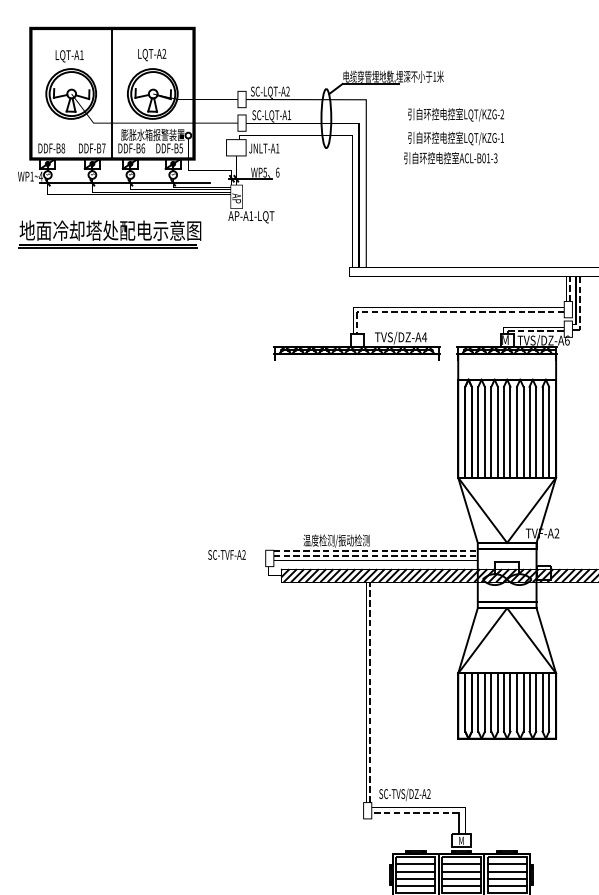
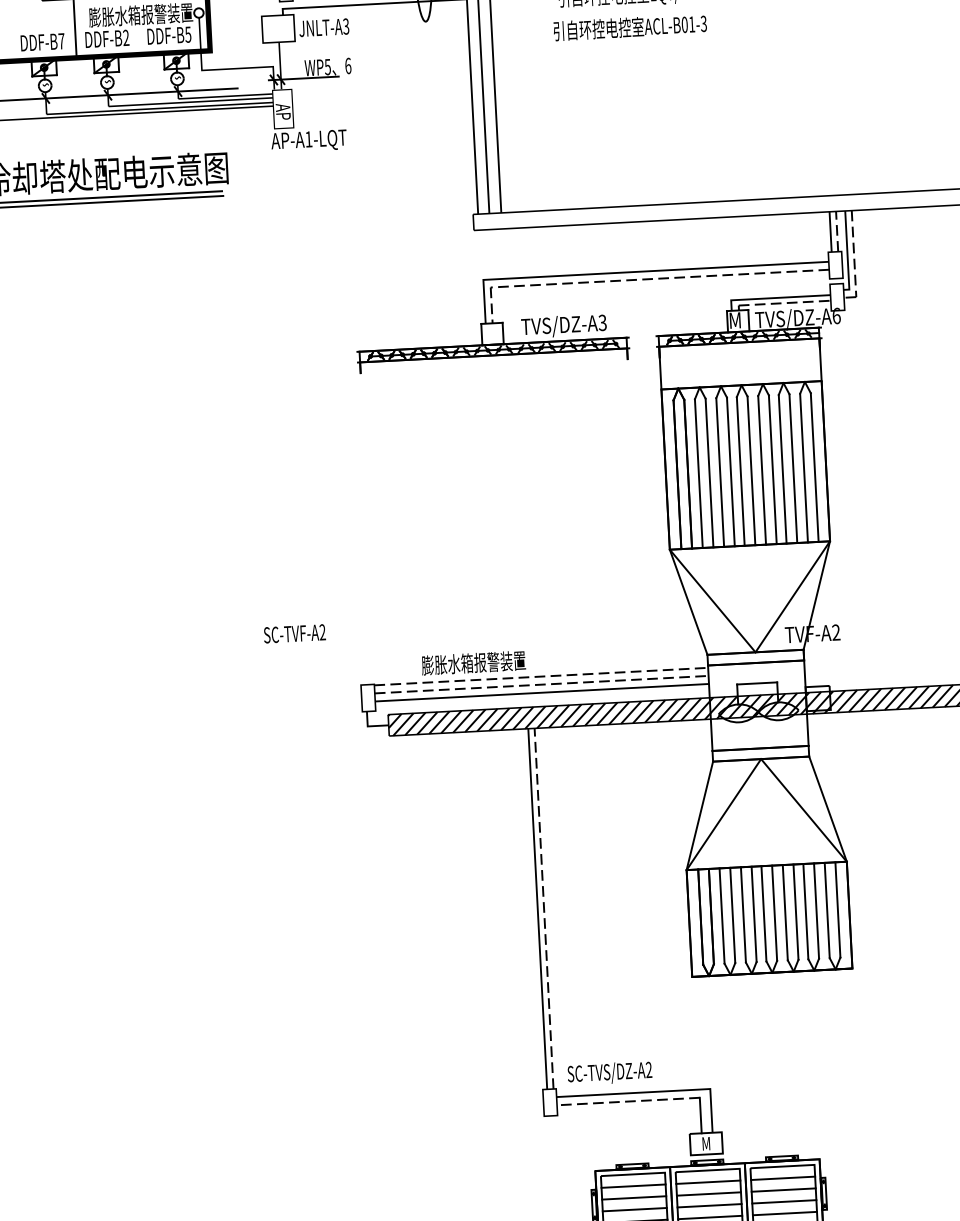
text: (143, 148) -> (126, 37), DDF-B6 -> DDF-B2
text: (277, 148) -> (345, 26), JNLT-A1 -> JNLT-A3
text: (424, 337) -> (602, 323), TVS/DZ-A4 -> TVS/DZ-A3
text: (336, 540) -> (476, 662), 温度检测/振动检测 -> 膨胀水箱报警装置
text: (226, 554) -> (293, 633), moved

